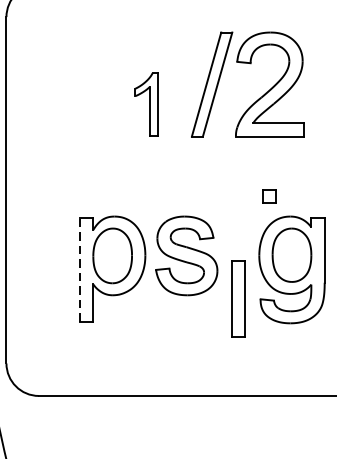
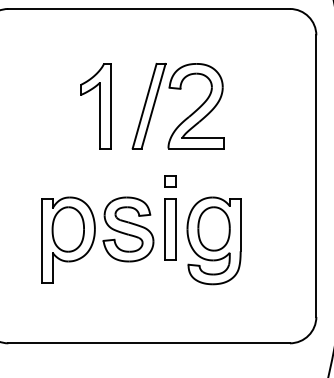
part: (258, 98) -> (186, 117), moved
part: (146, 104) -> (95, 106), size x1.67
part: (269, 196) -> (170, 181), moved
line: (79, 269) -> (41, 240), dashed -> solid
part: (238, 298) -> (170, 229), moved

